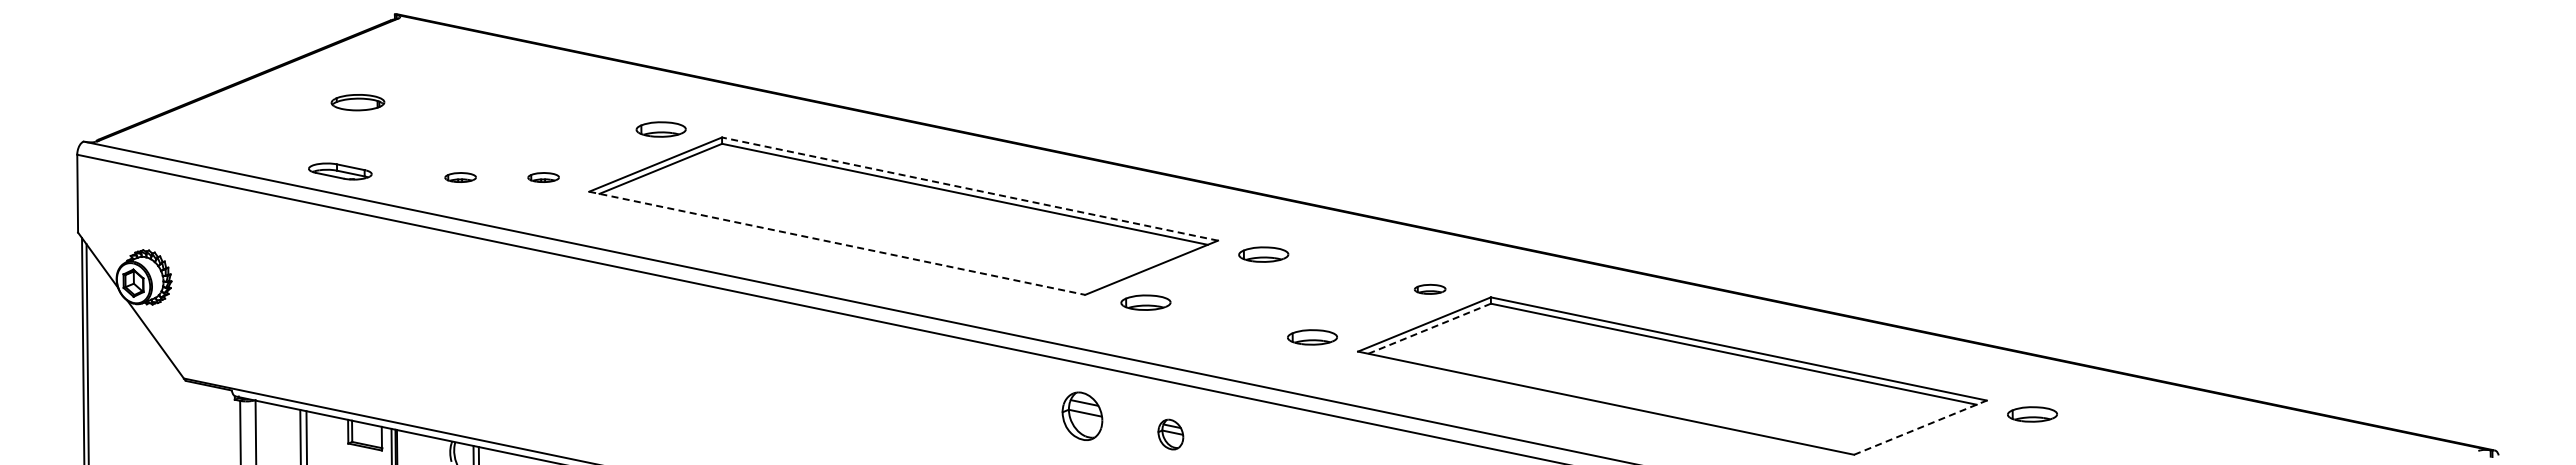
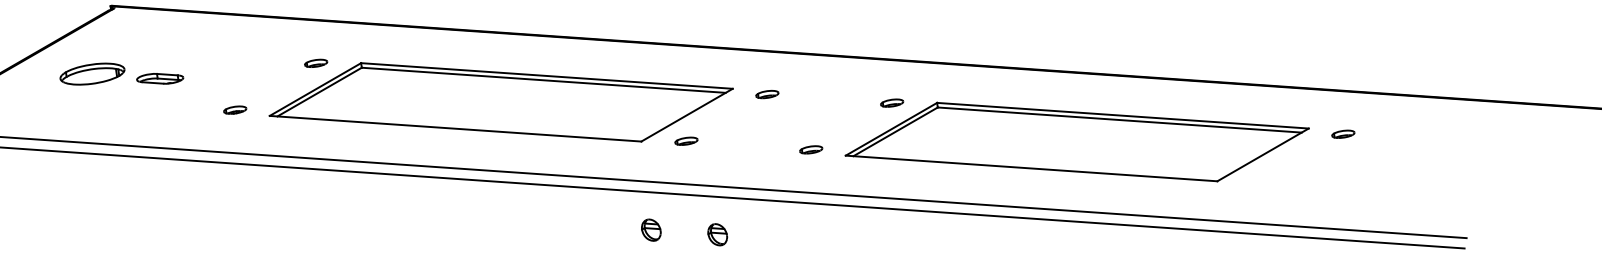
part: (357, 102) -> (92, 74), size x1.67
part: (661, 129) -> (316, 63), size x0.62
part: (340, 171) -> (160, 78), moved
part: (460, 177) -> (174, 118), removed
line: (969, 188) -> (546, 75), dashed -> solid
line: (837, 243) -> (455, 128), dashed -> solid
part: (1263, 254) -> (767, 94), size x0.62
part: (1145, 302) -> (686, 141), size x0.62
line: (1429, 328) -> (895, 131), dashed -> solid
part: (1312, 337) -> (811, 149), size x0.62
part: (2032, 414) -> (1343, 134), size x0.62
part: (1081, 415) -> (650, 229), size x0.62
line: (1920, 427) -> (1263, 154), dashed -> solid

